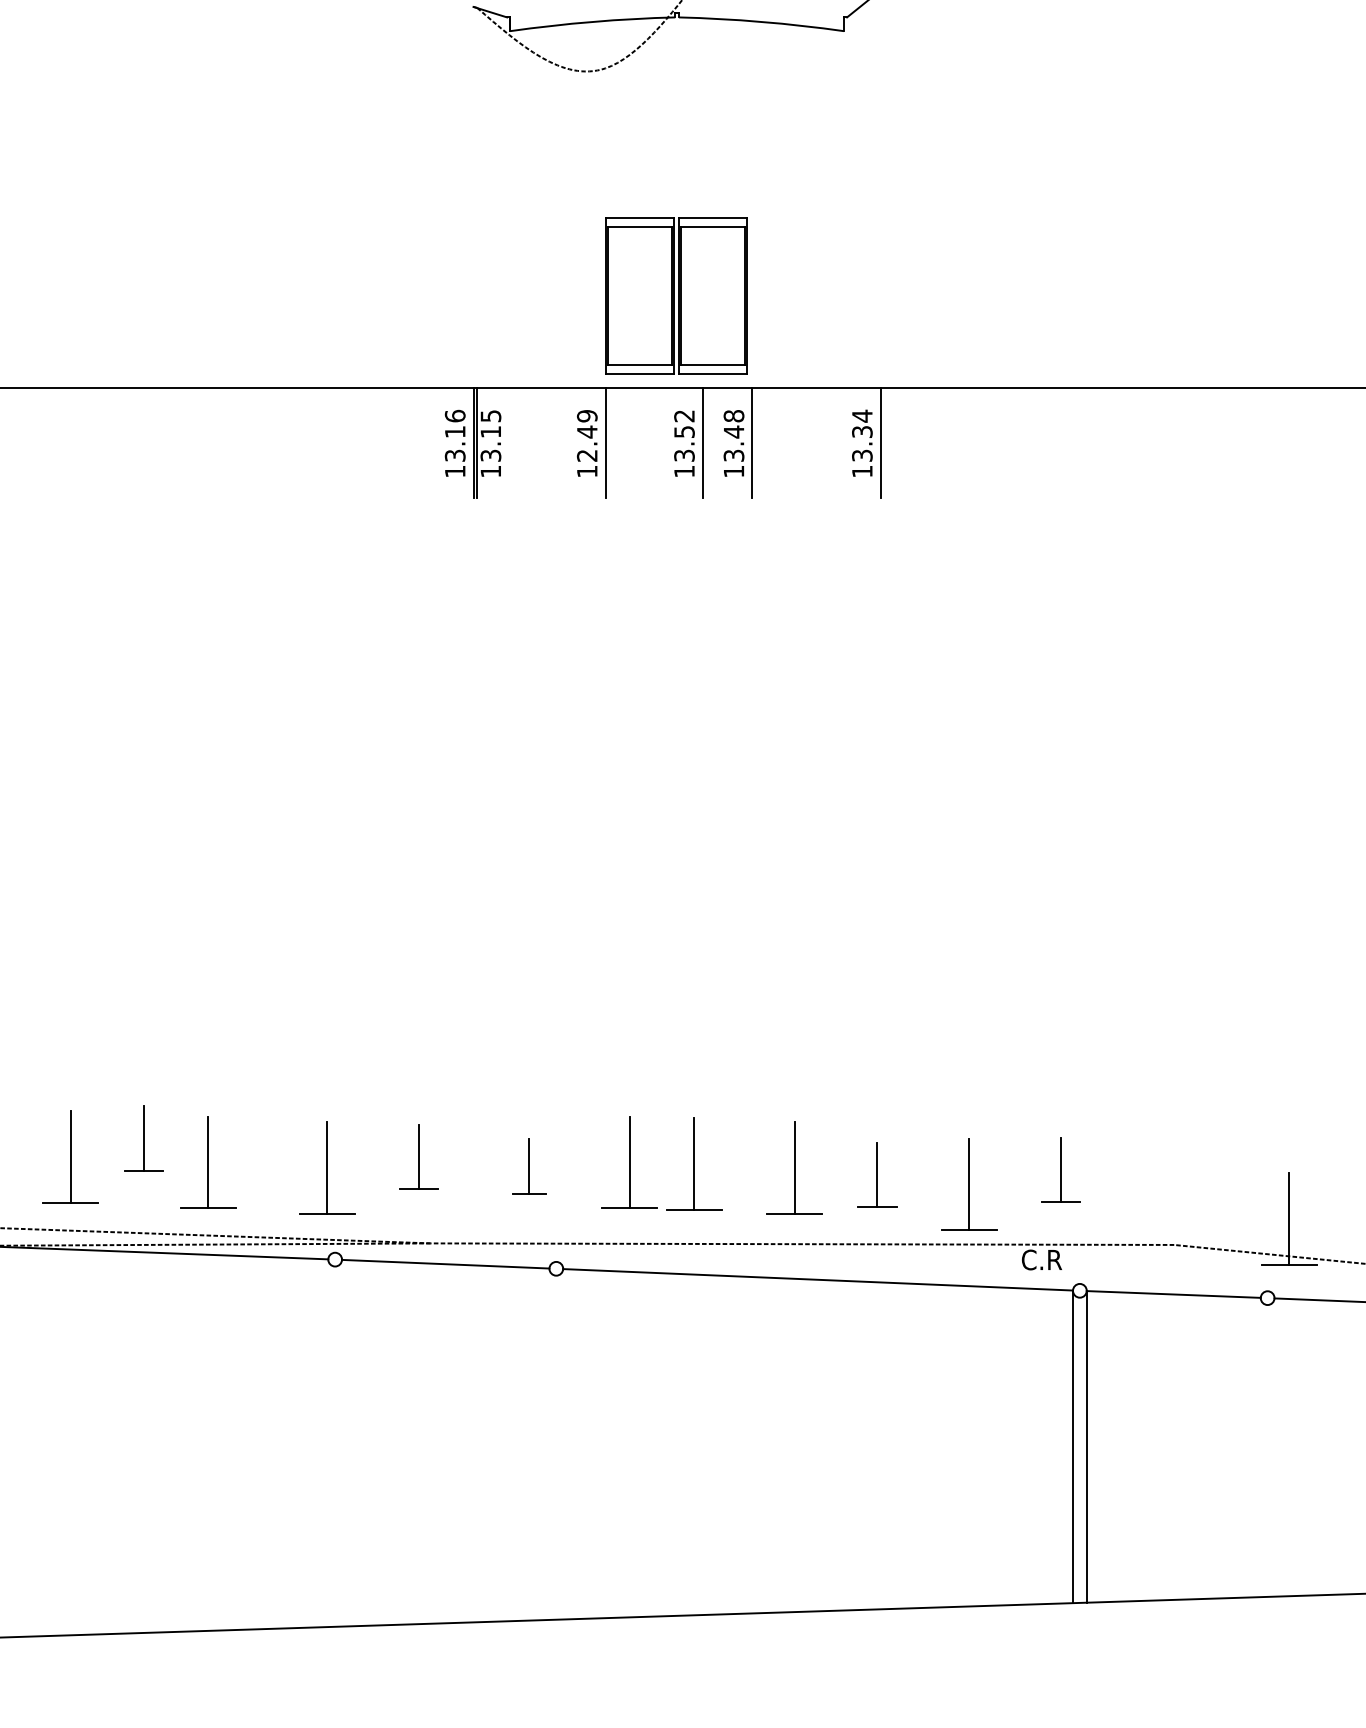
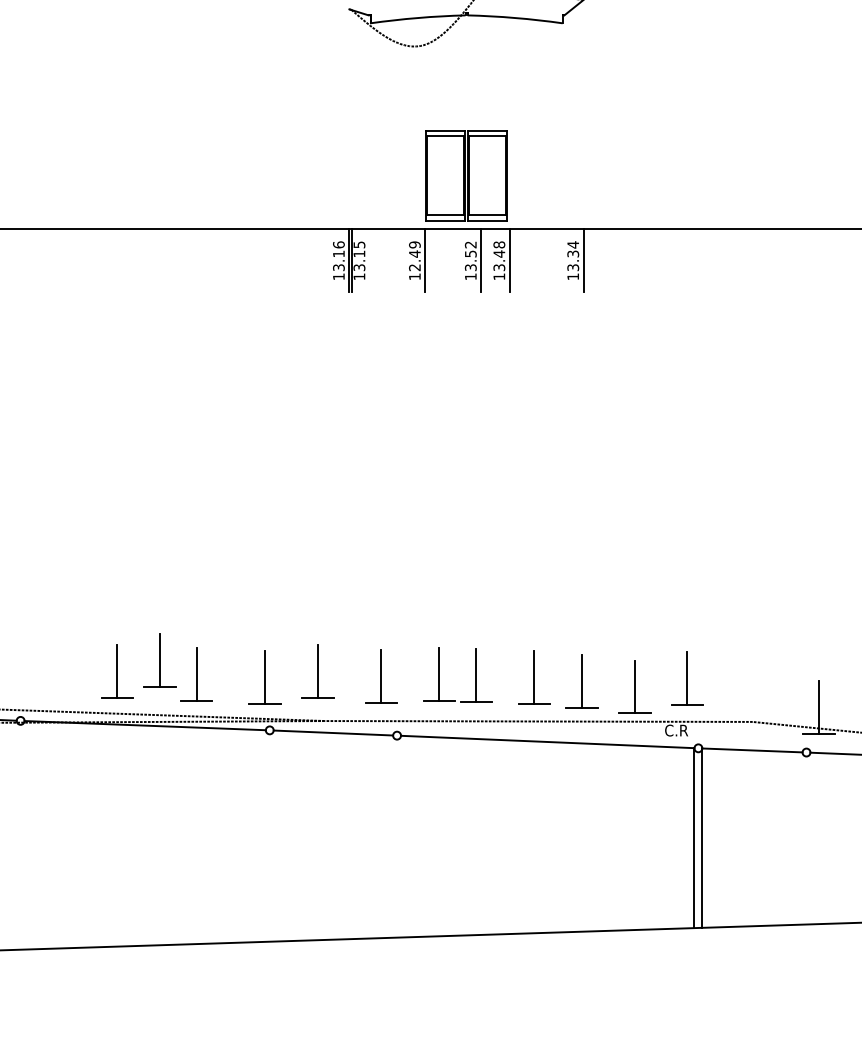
part: (143, 1138) -> (159, 660), size x1.43
part: (418, 1157) -> (317, 671), size x1.43
part: (529, 1166) -> (381, 676), size x1.67
part: (1060, 1169) -> (687, 678), size x1.43
part: (876, 1174) -> (581, 681), size x1.43

